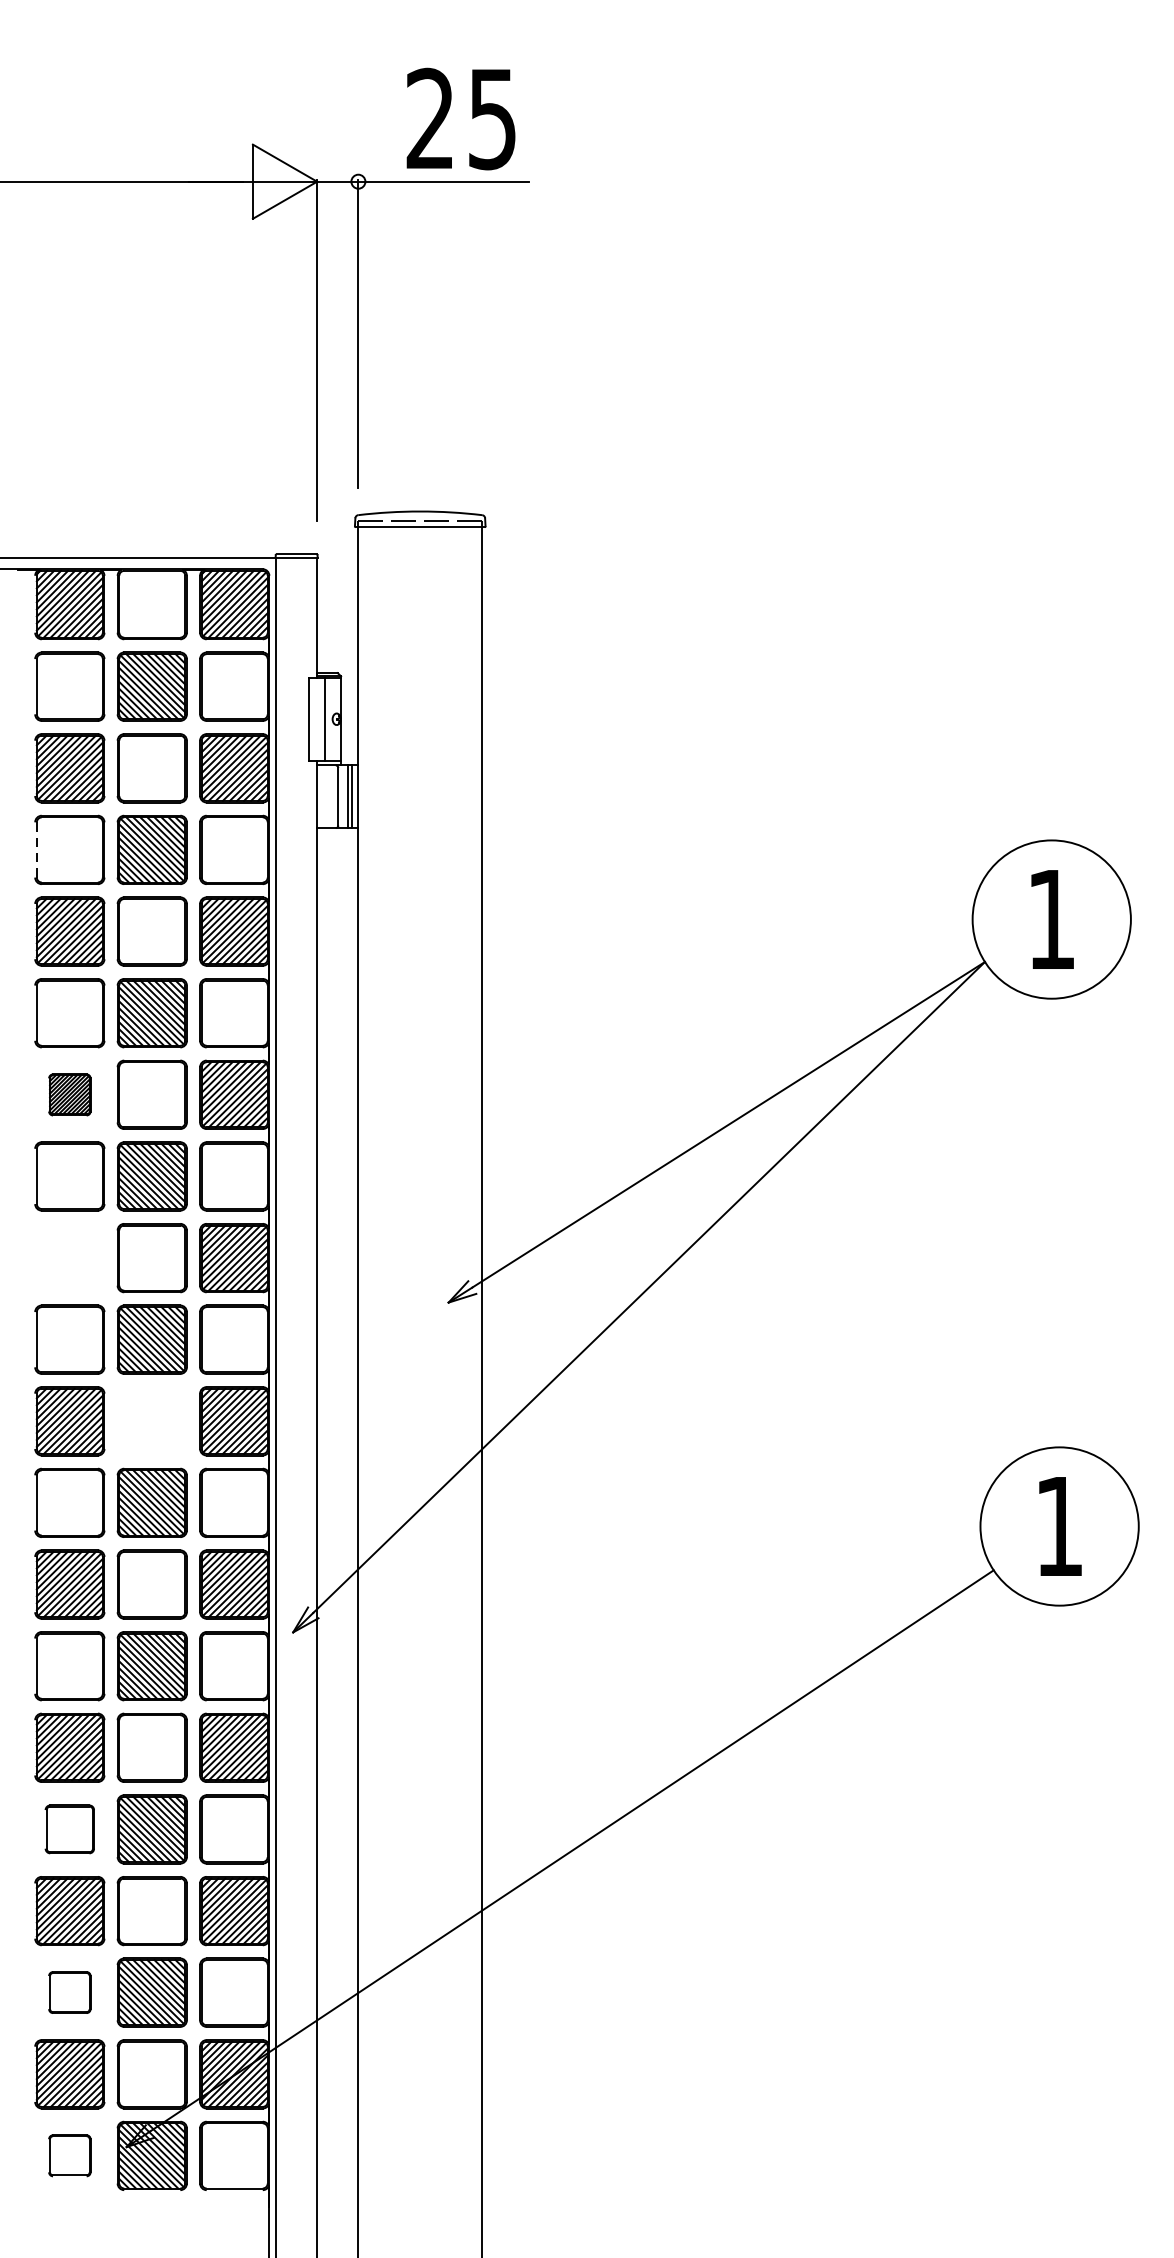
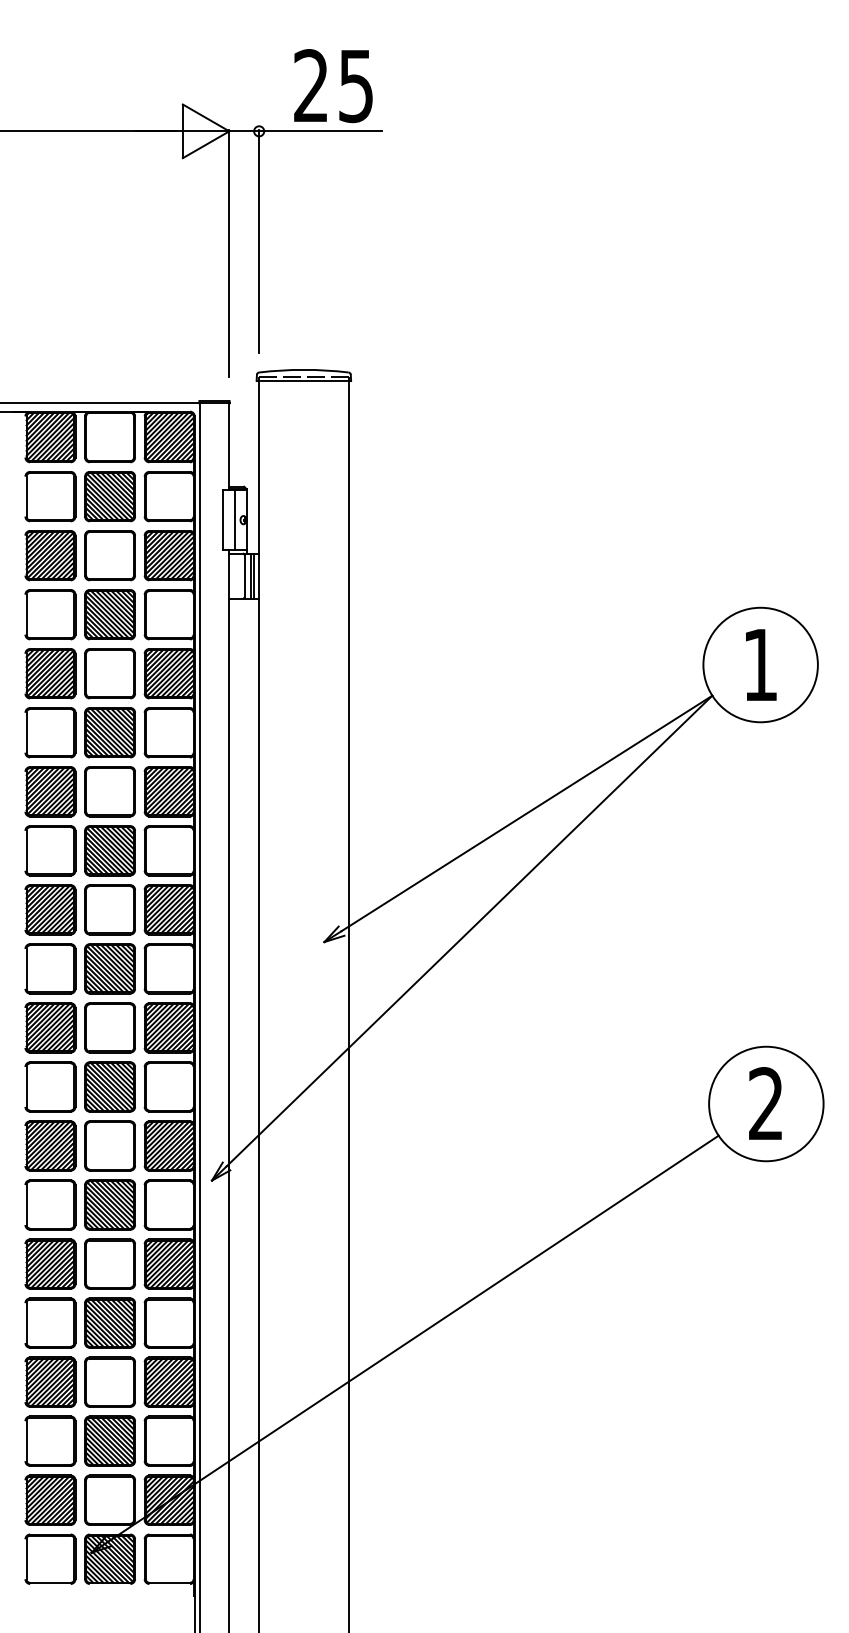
line: (36, 849) -> (26, 614), dashed -> solid
part: (69, 1094) -> (50, 791), size x1.67
part: (69, 1257) -> (50, 909), added
part: (151, 1420) -> (109, 1027), added
text: (1058, 1525) -> (765, 1103), 1 -> 2
part: (69, 1828) -> (50, 1322), size x1.43
part: (69, 1991) -> (50, 1440), size x1.67
part: (69, 2154) -> (50, 1558), size x1.67

